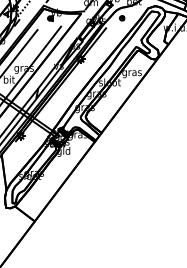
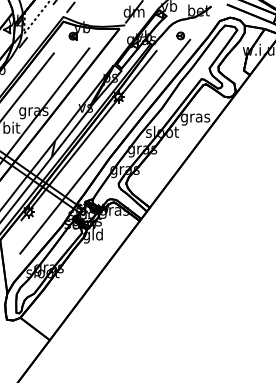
line: (71, 92) -> (104, 147), added

